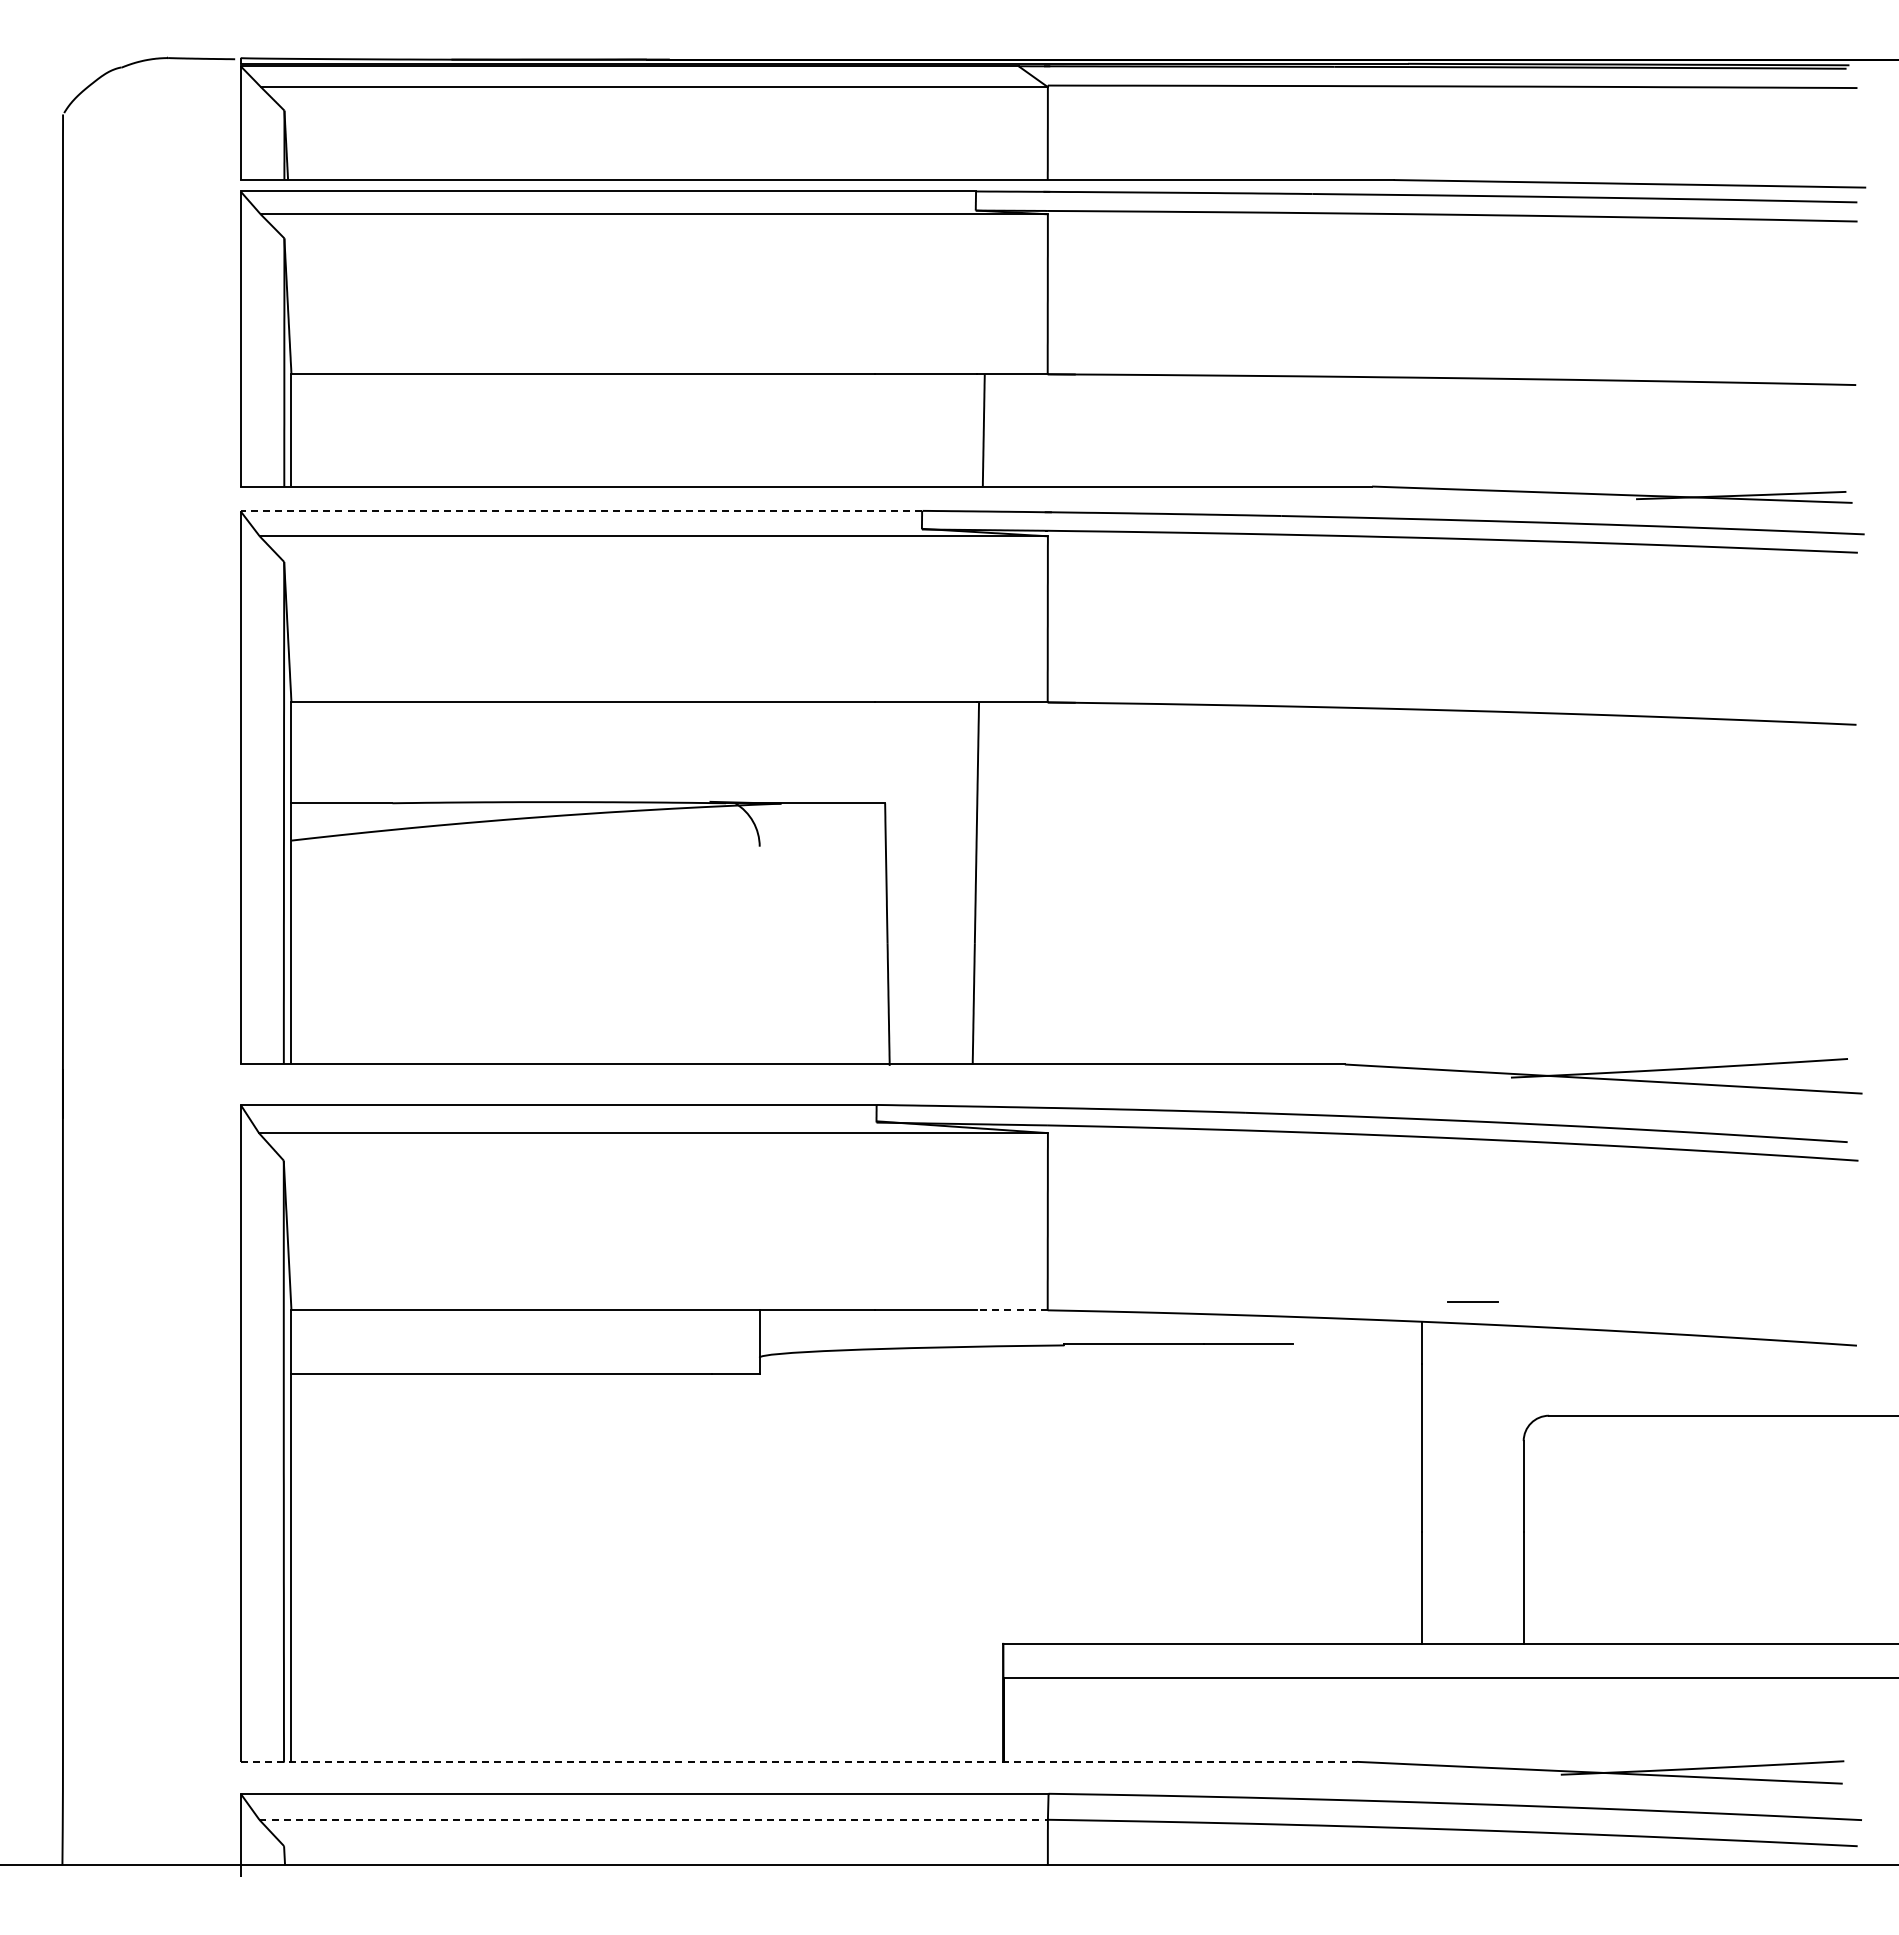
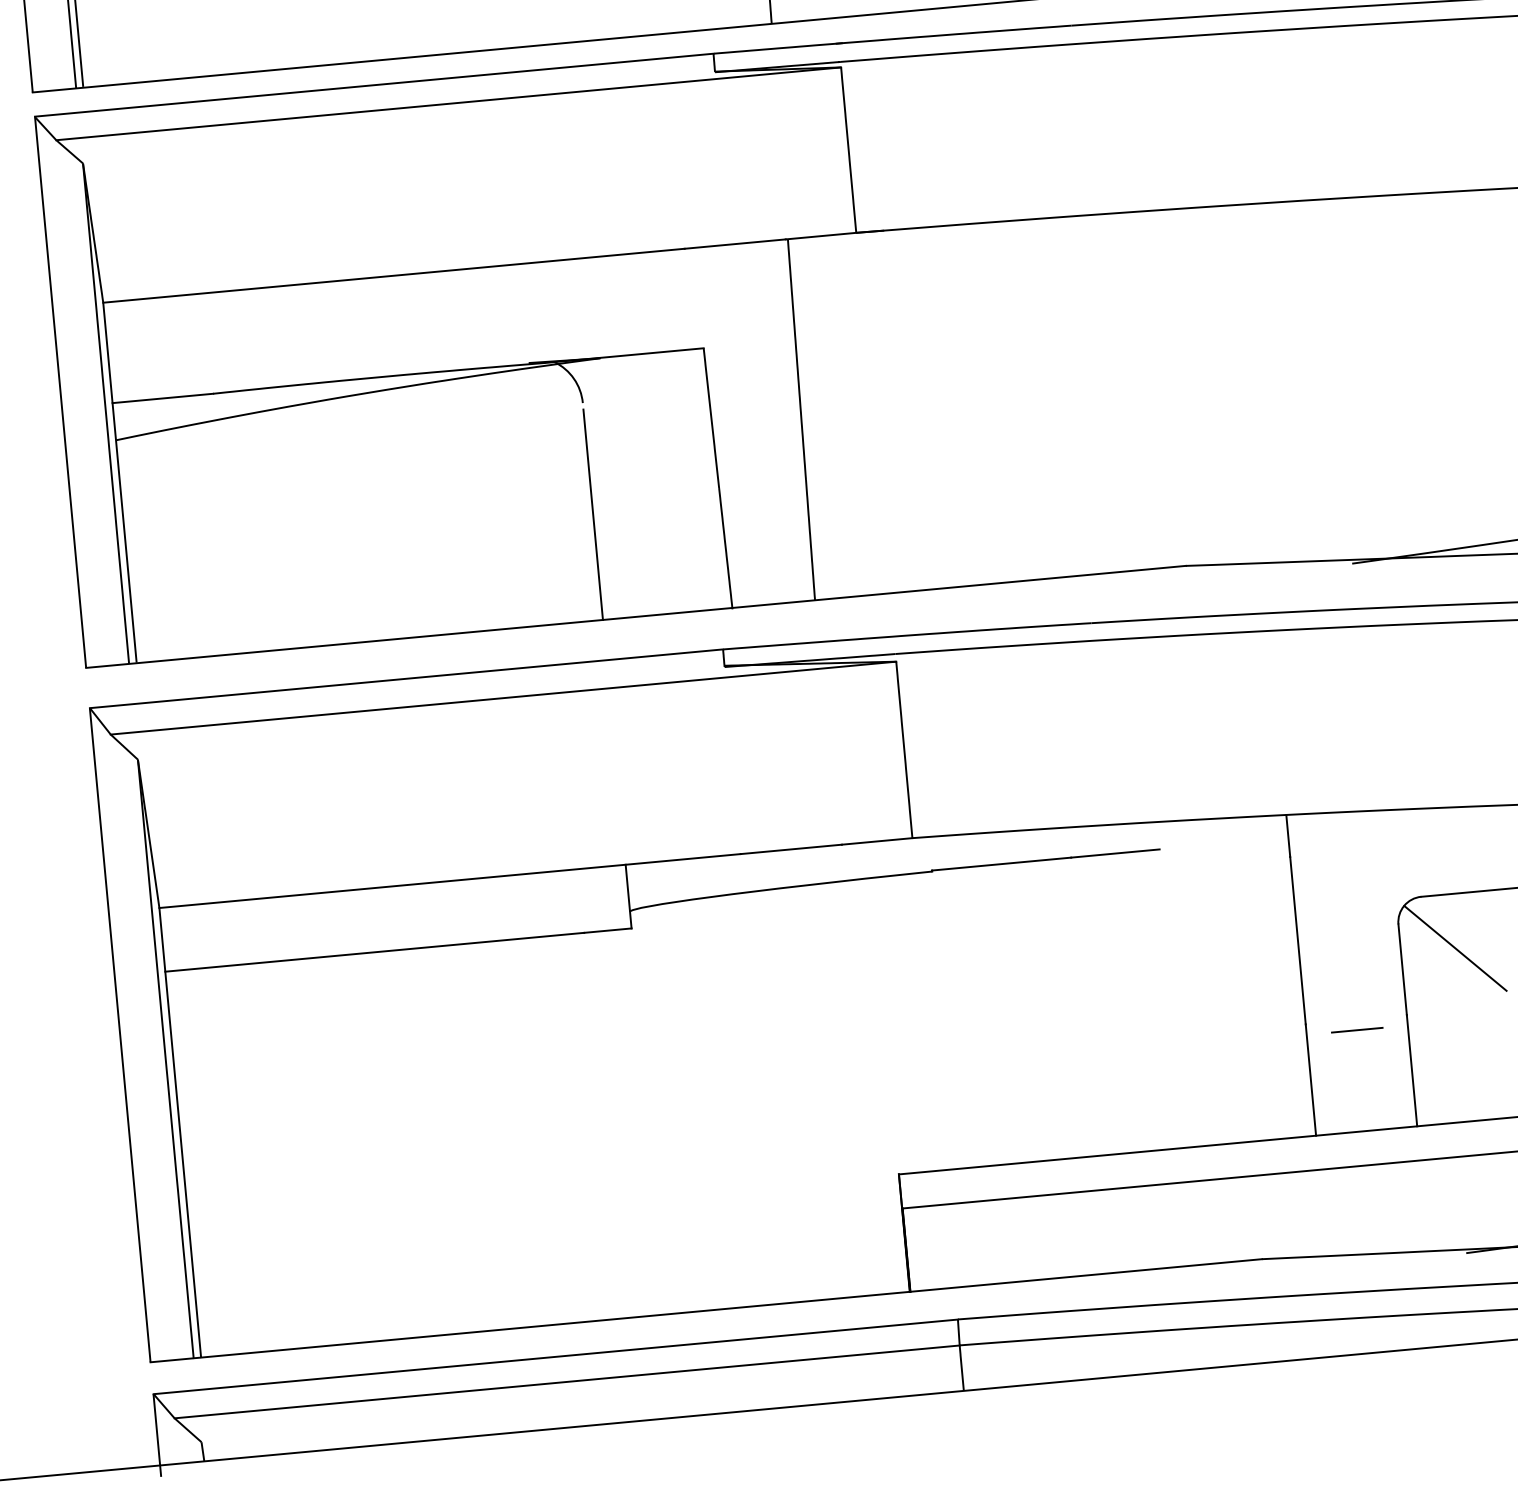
line: (581, 510) -> (374, 84), dashed -> solid
line: (759, 958) -> (592, 514), added
line: (1472, 1301) -> (1356, 1030), moved
line: (1011, 1310) -> (876, 841), dashed -> solid
line: (1578, 1470) -> (1455, 948), added
line: (799, 1761) -> (706, 1310), dashed -> solid
line: (654, 1819) -> (567, 1381), dashed -> solid

